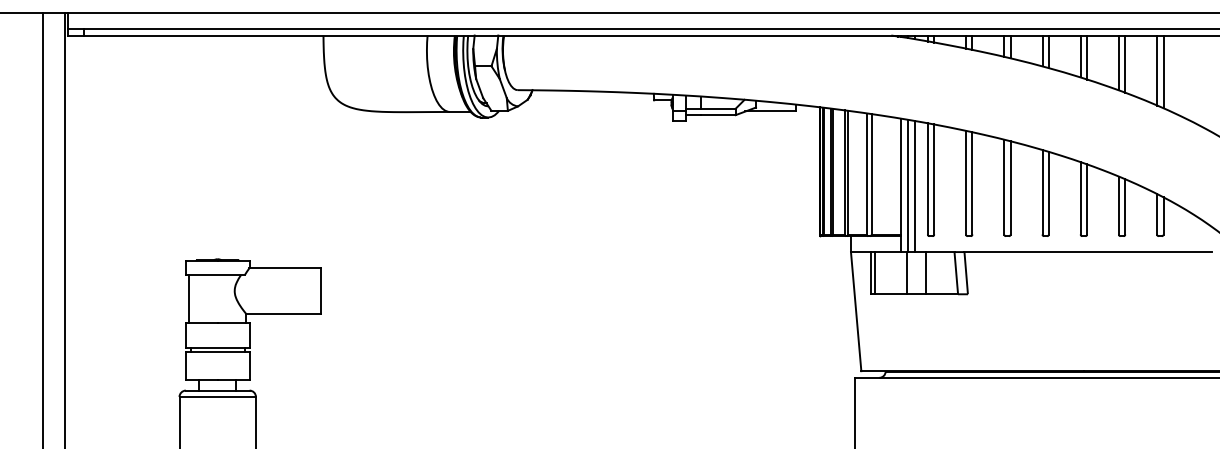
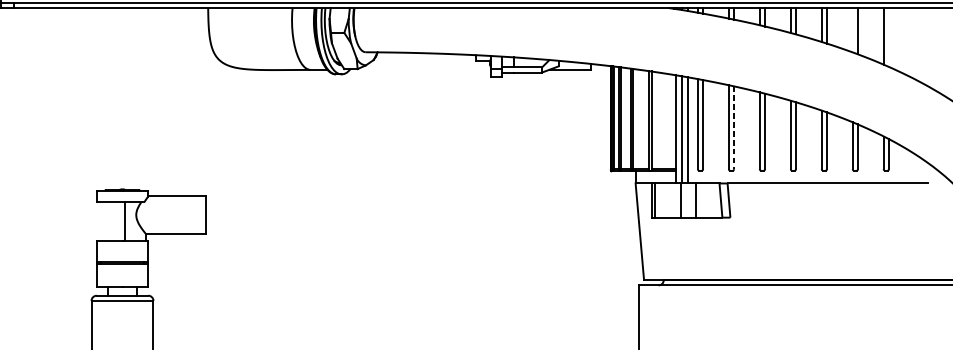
line: (1118, 62) -> (852, 29), removed
line: (1163, 71) -> (888, 37), removed
line: (972, 183) -> (734, 127), solid -> dashed
line: (189, 298) -> (125, 221), moved

